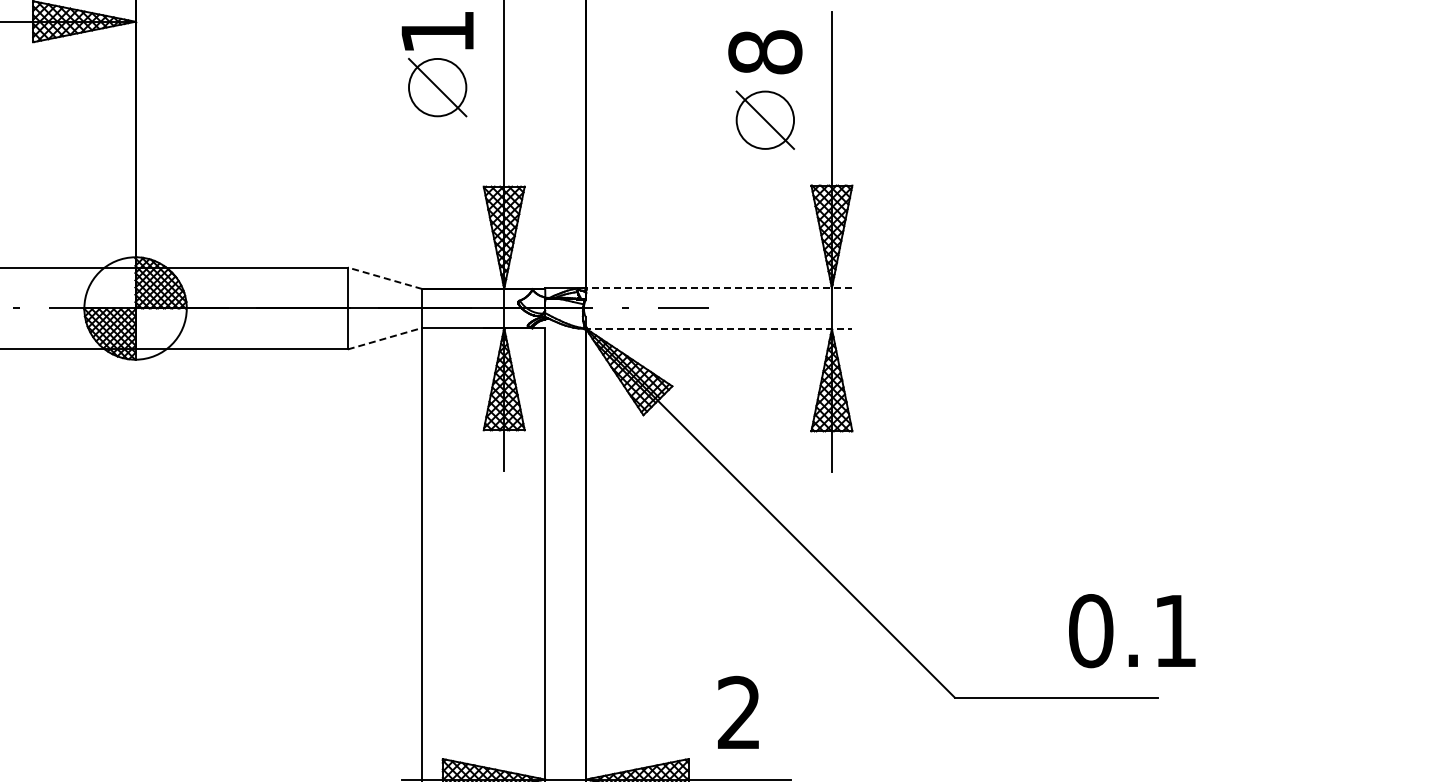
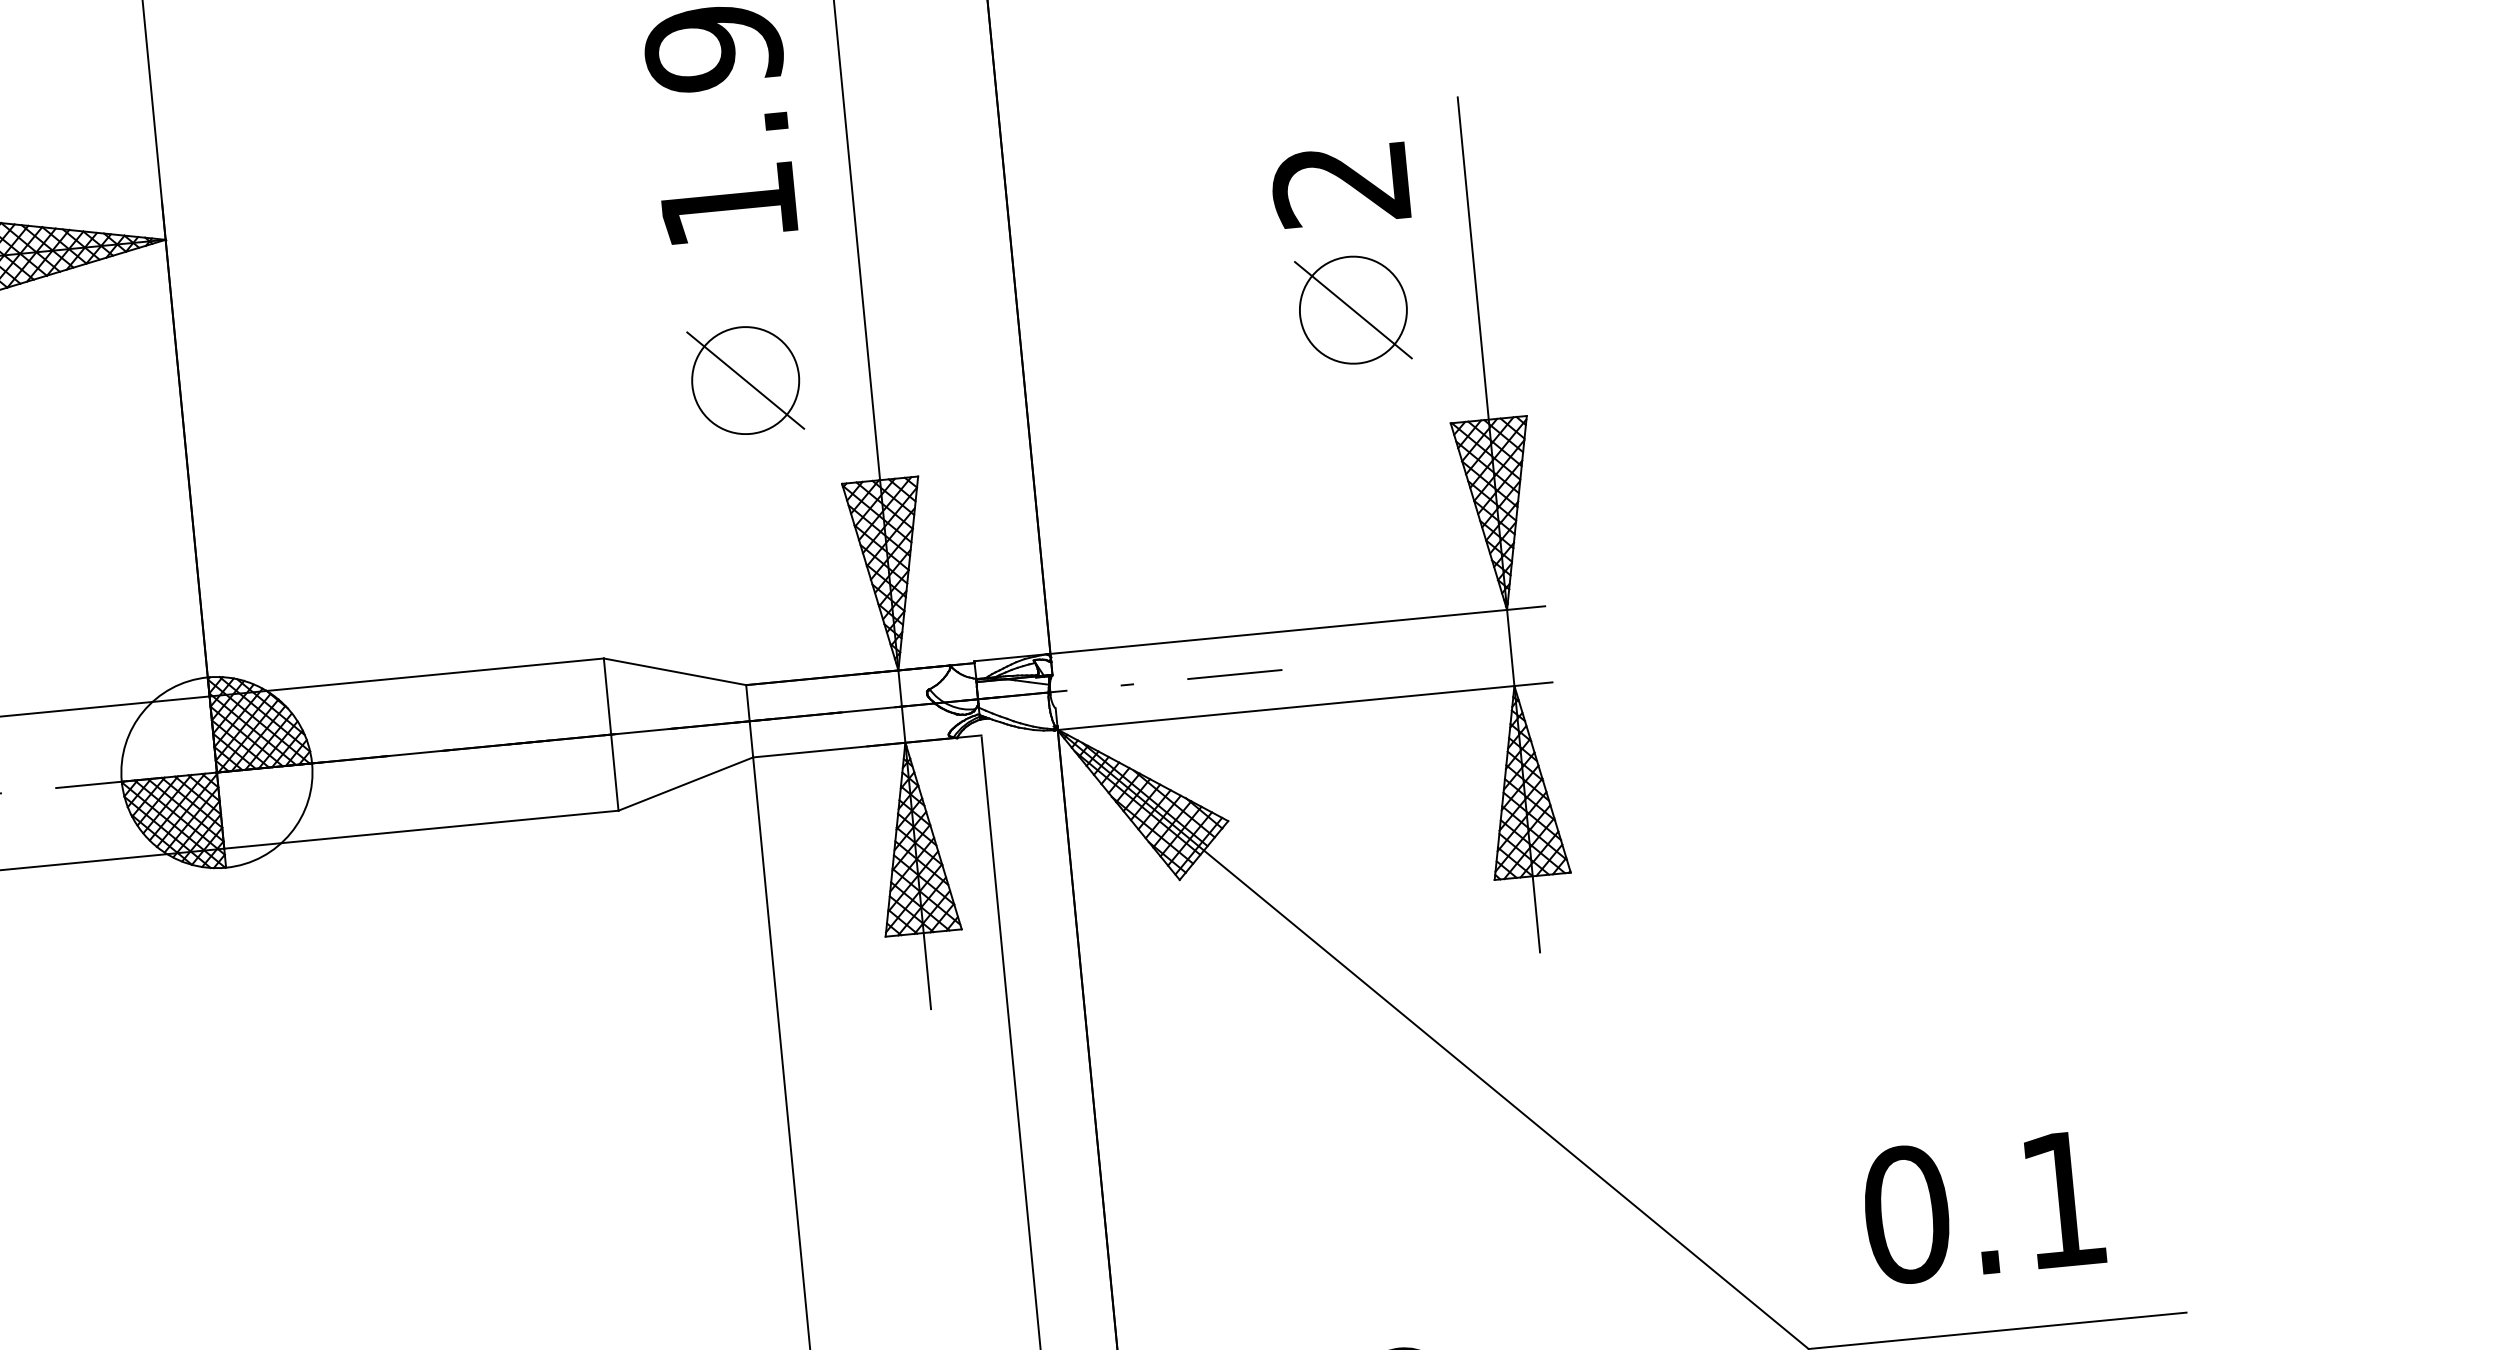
text: (765, 52) -> (1341, 184), 8 -> 2
part: (437, 87) -> (745, 380), moved
line: (385, 278) -> (675, 672), dashed -> solid
line: (717, 288) -> (1294, 631), dashed -> solid
line: (718, 328) -> (1303, 705), dashed -> solid
line: (385, 338) -> (686, 783), dashed -> solid
text: (1132, 631) -> (1983, 1208), moved

